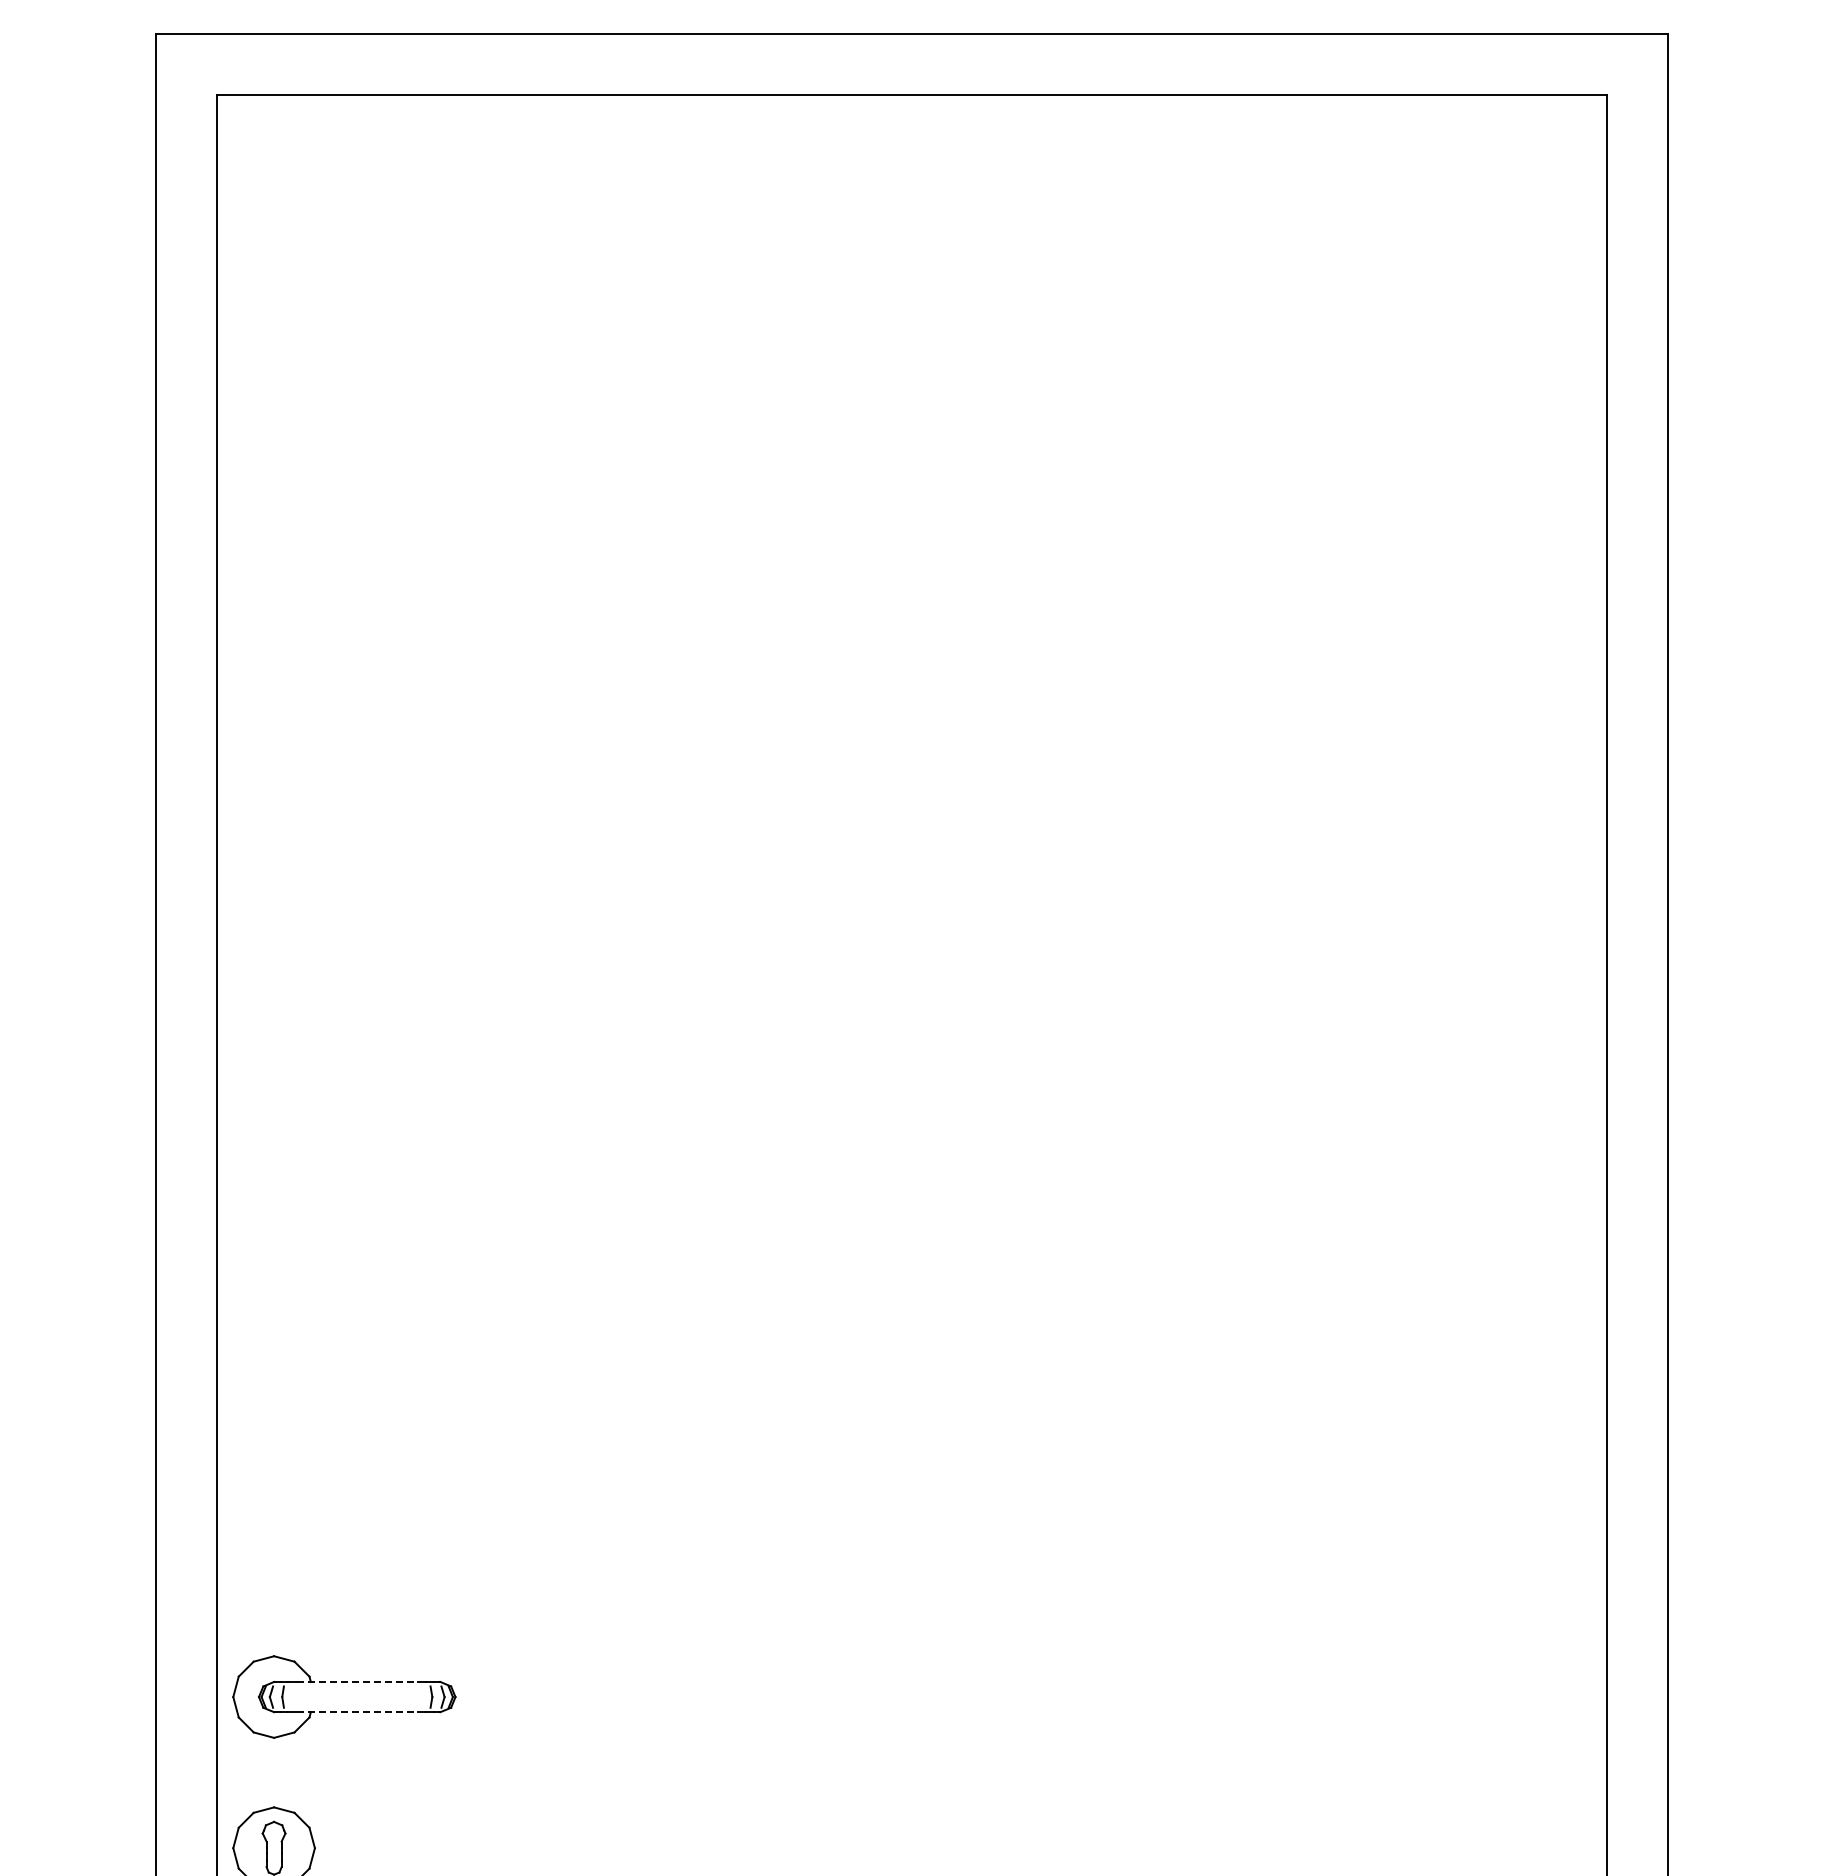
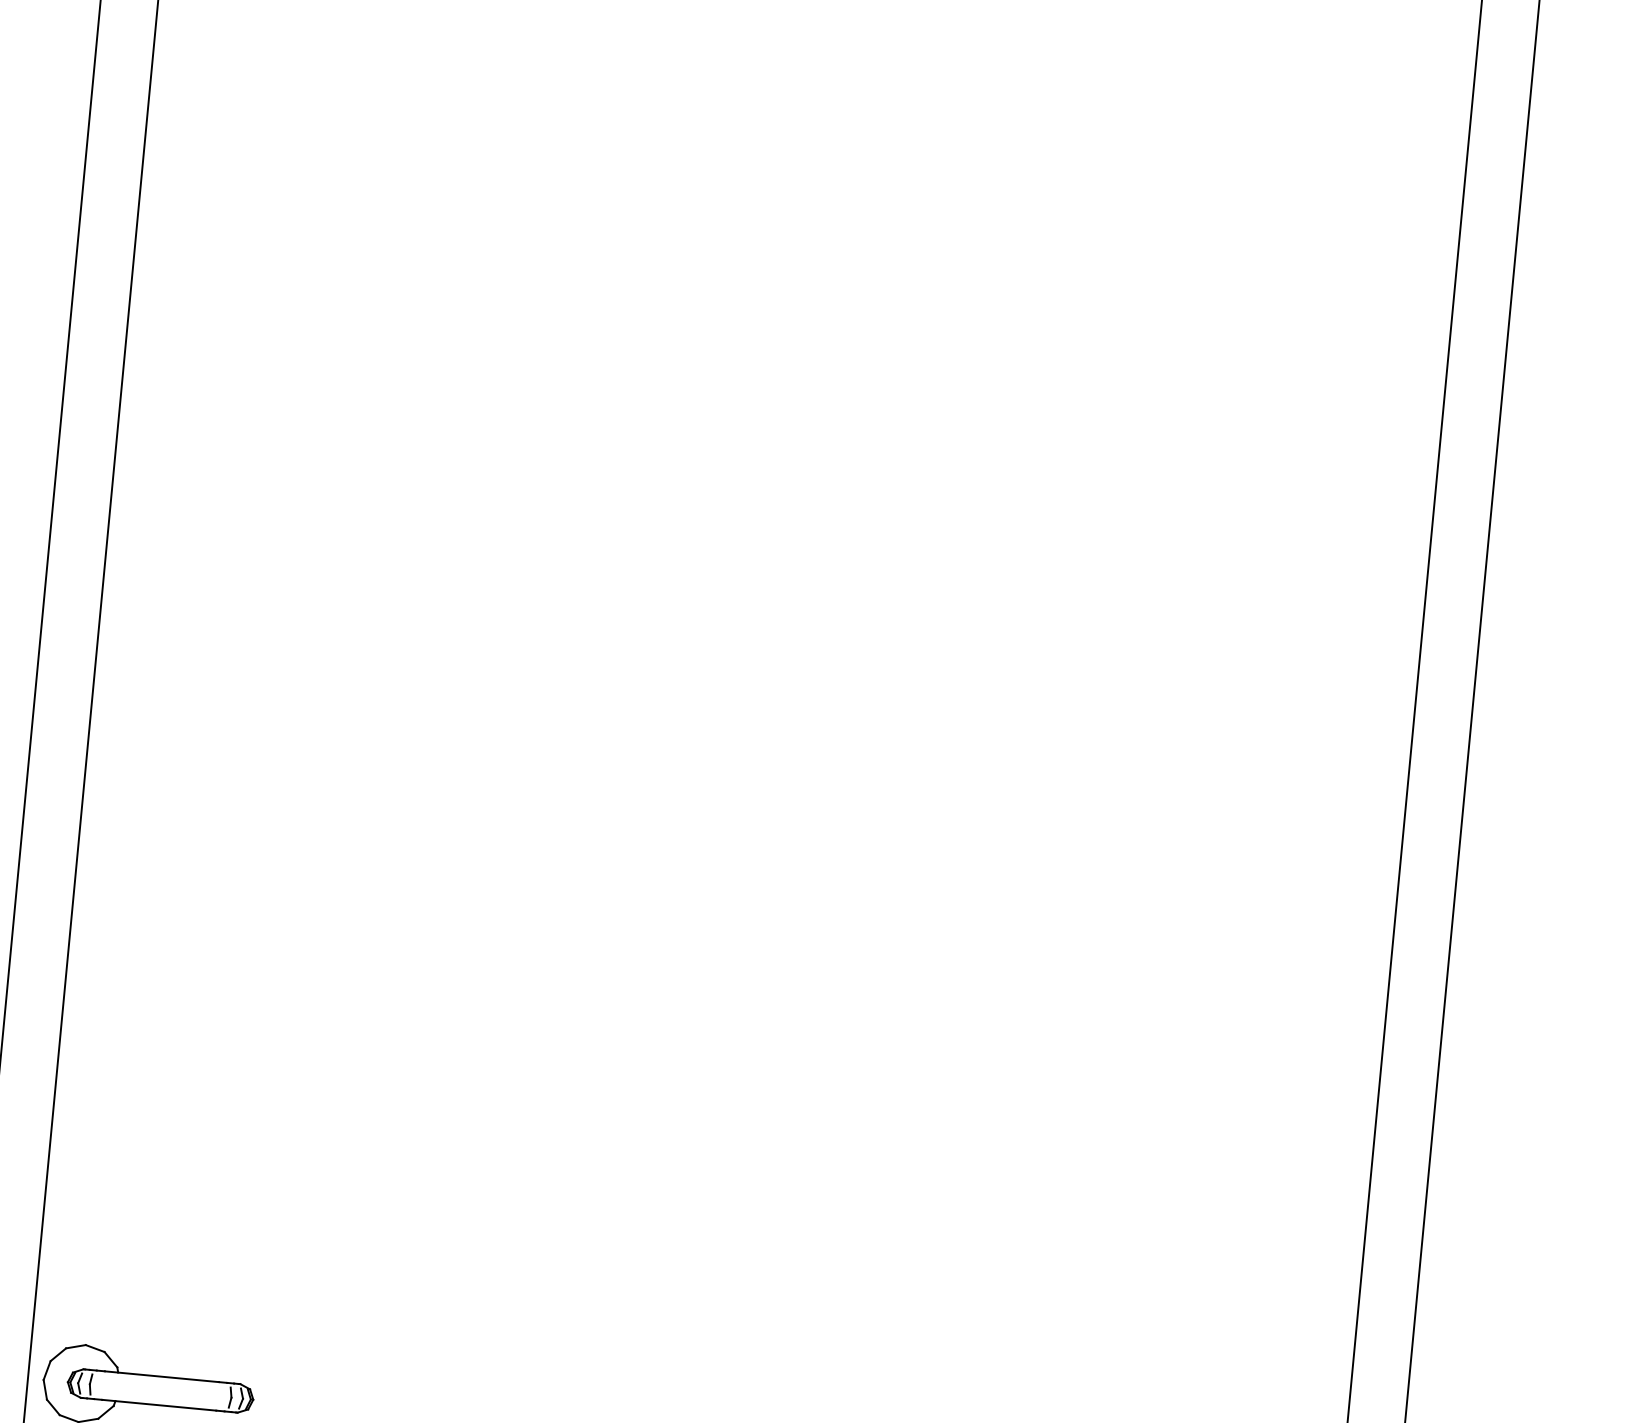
line: (357, 1681) -> (162, 1376), dashed -> solid
line: (357, 1712) -> (159, 1405), dashed -> solid

